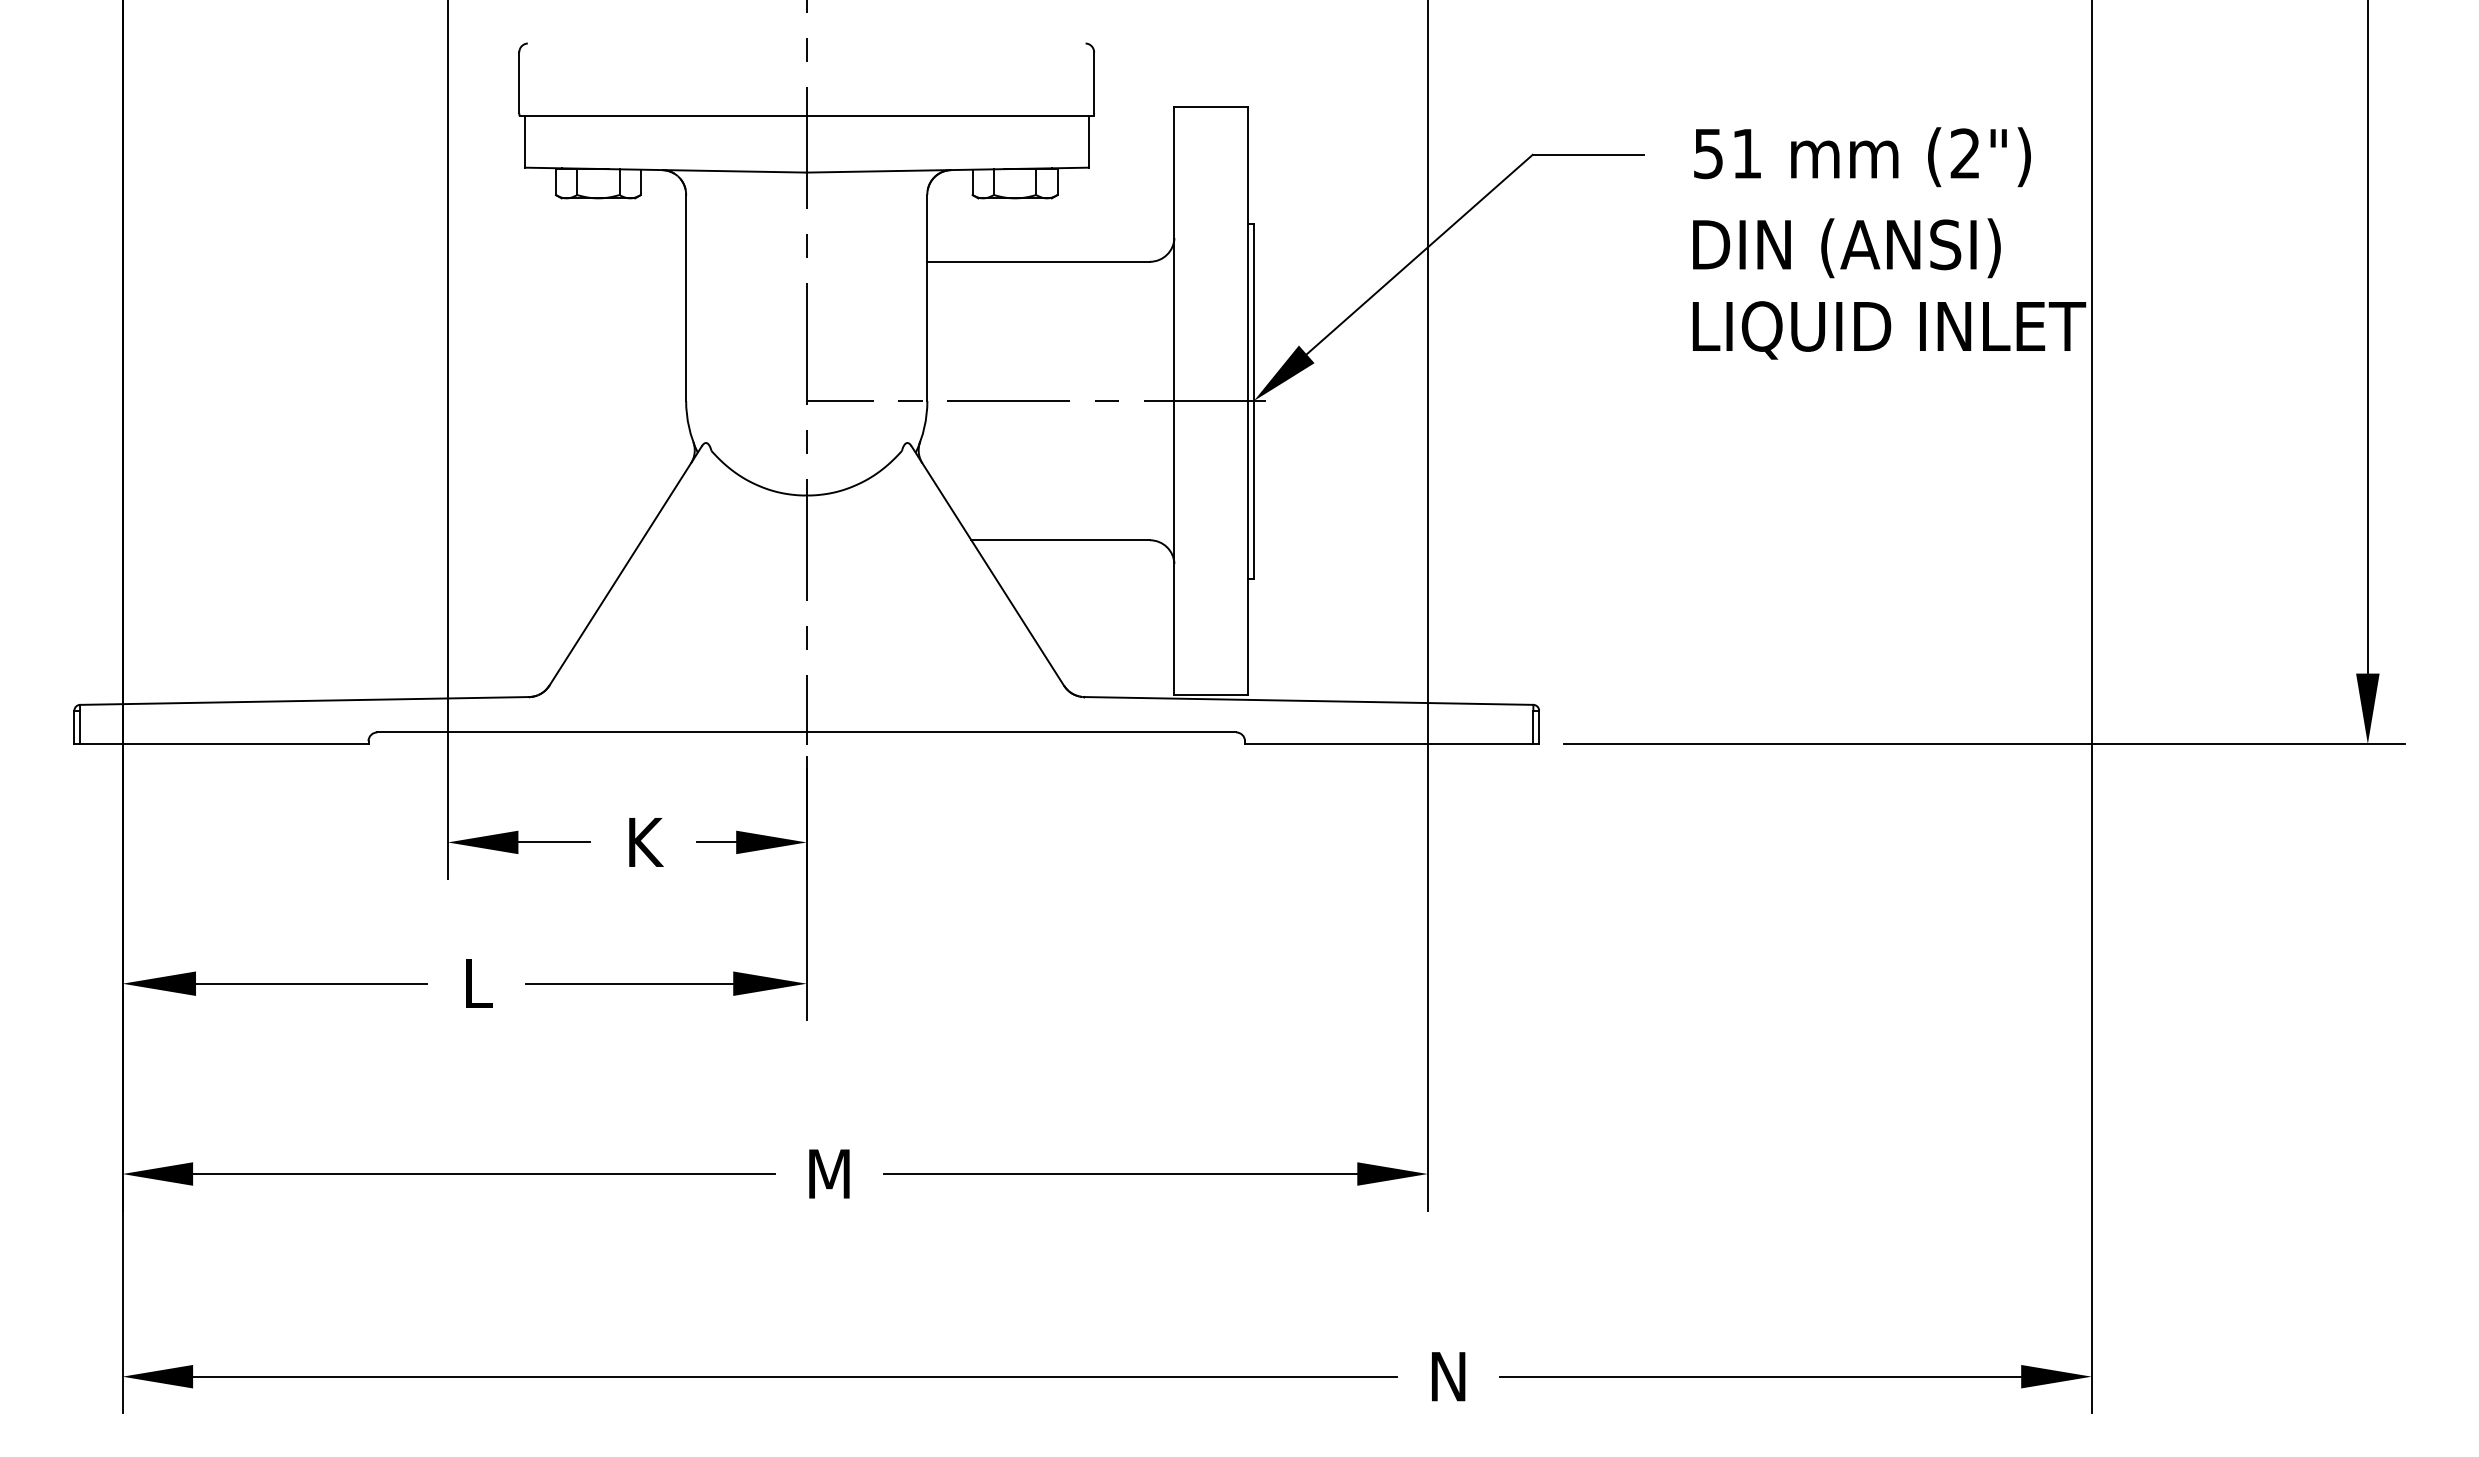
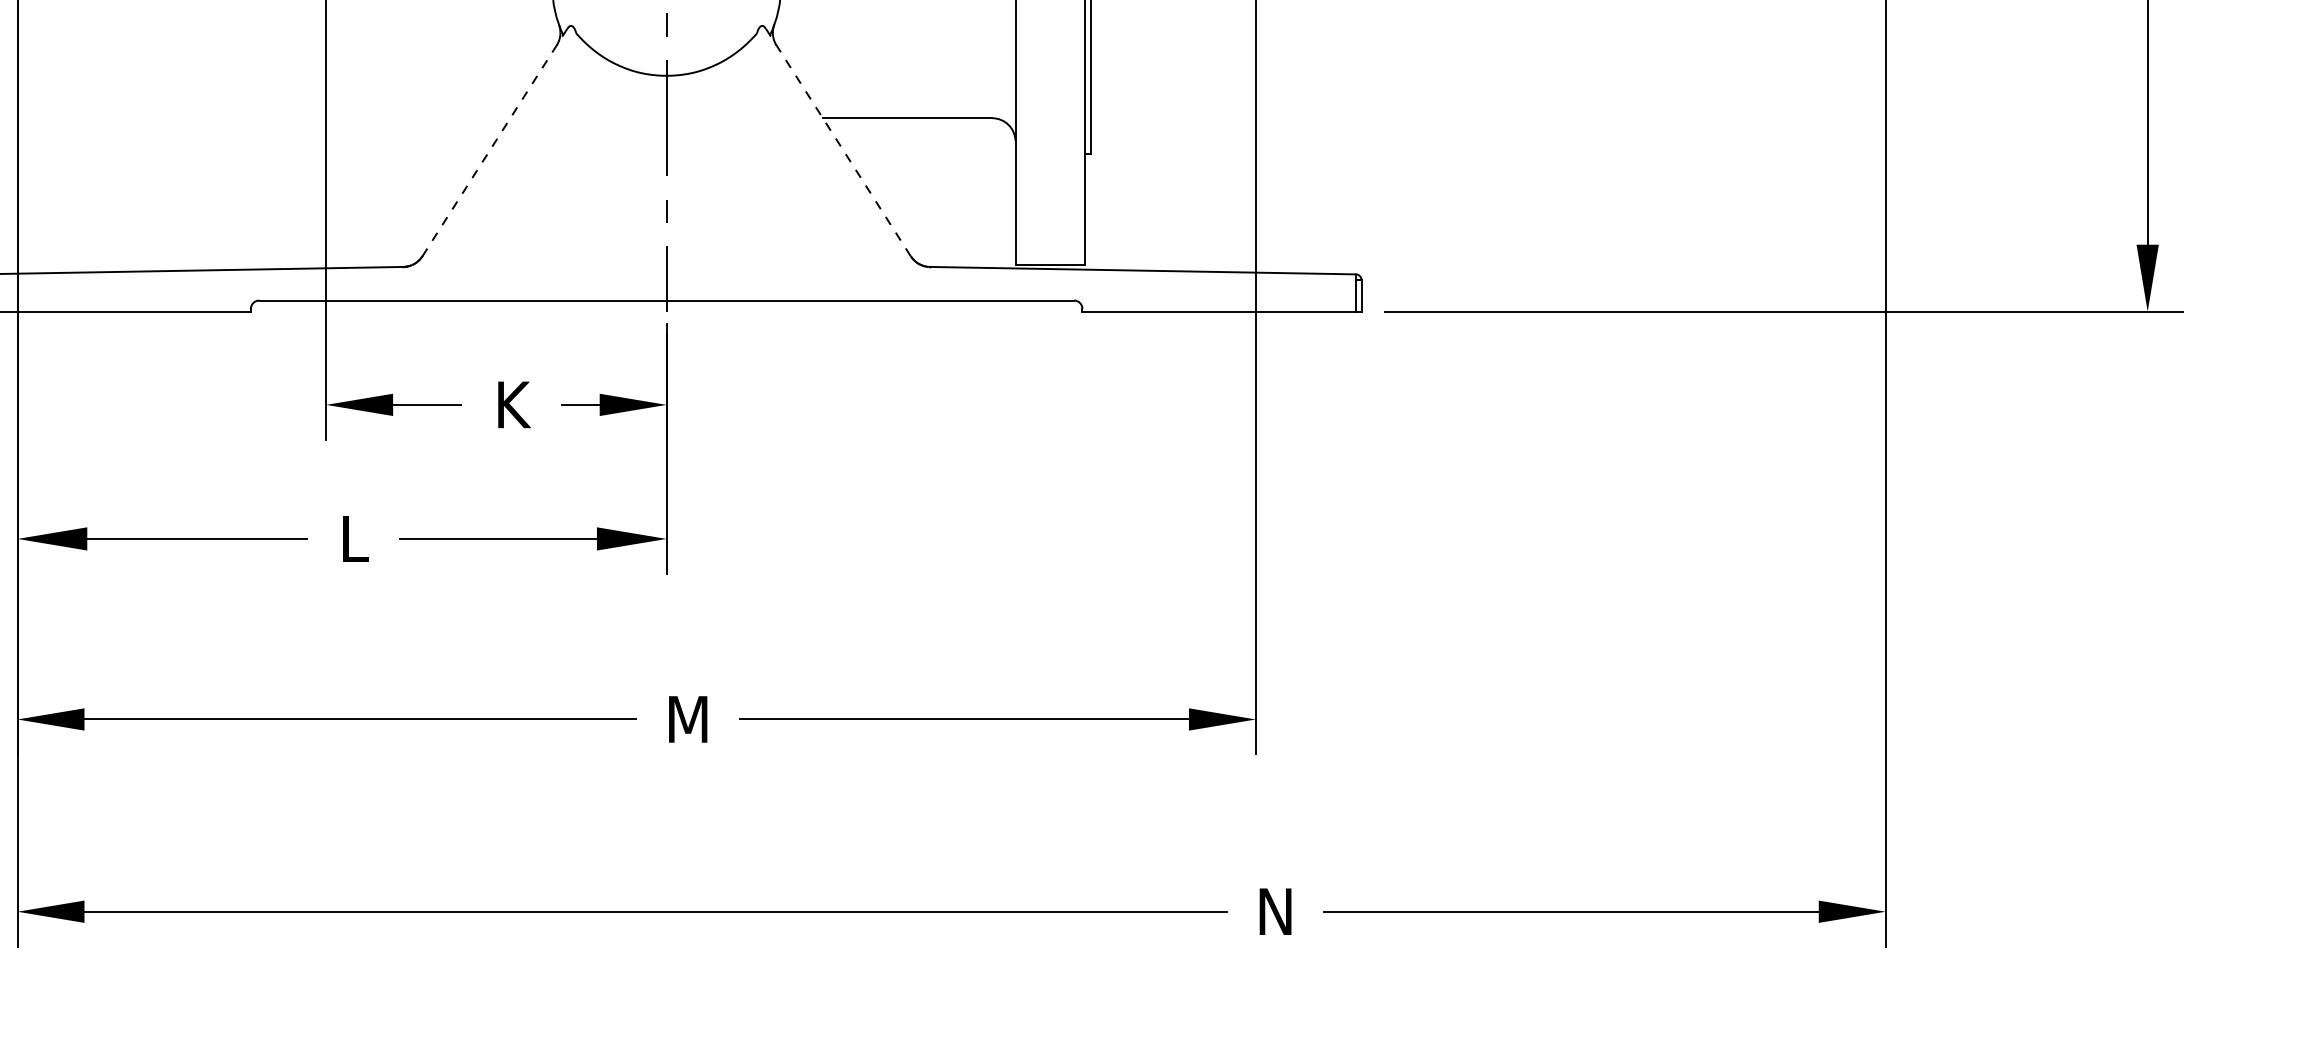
line: (987, 565) -> (838, 142), solid -> dashed
line: (625, 566) -> (494, 143), solid -> dashed

